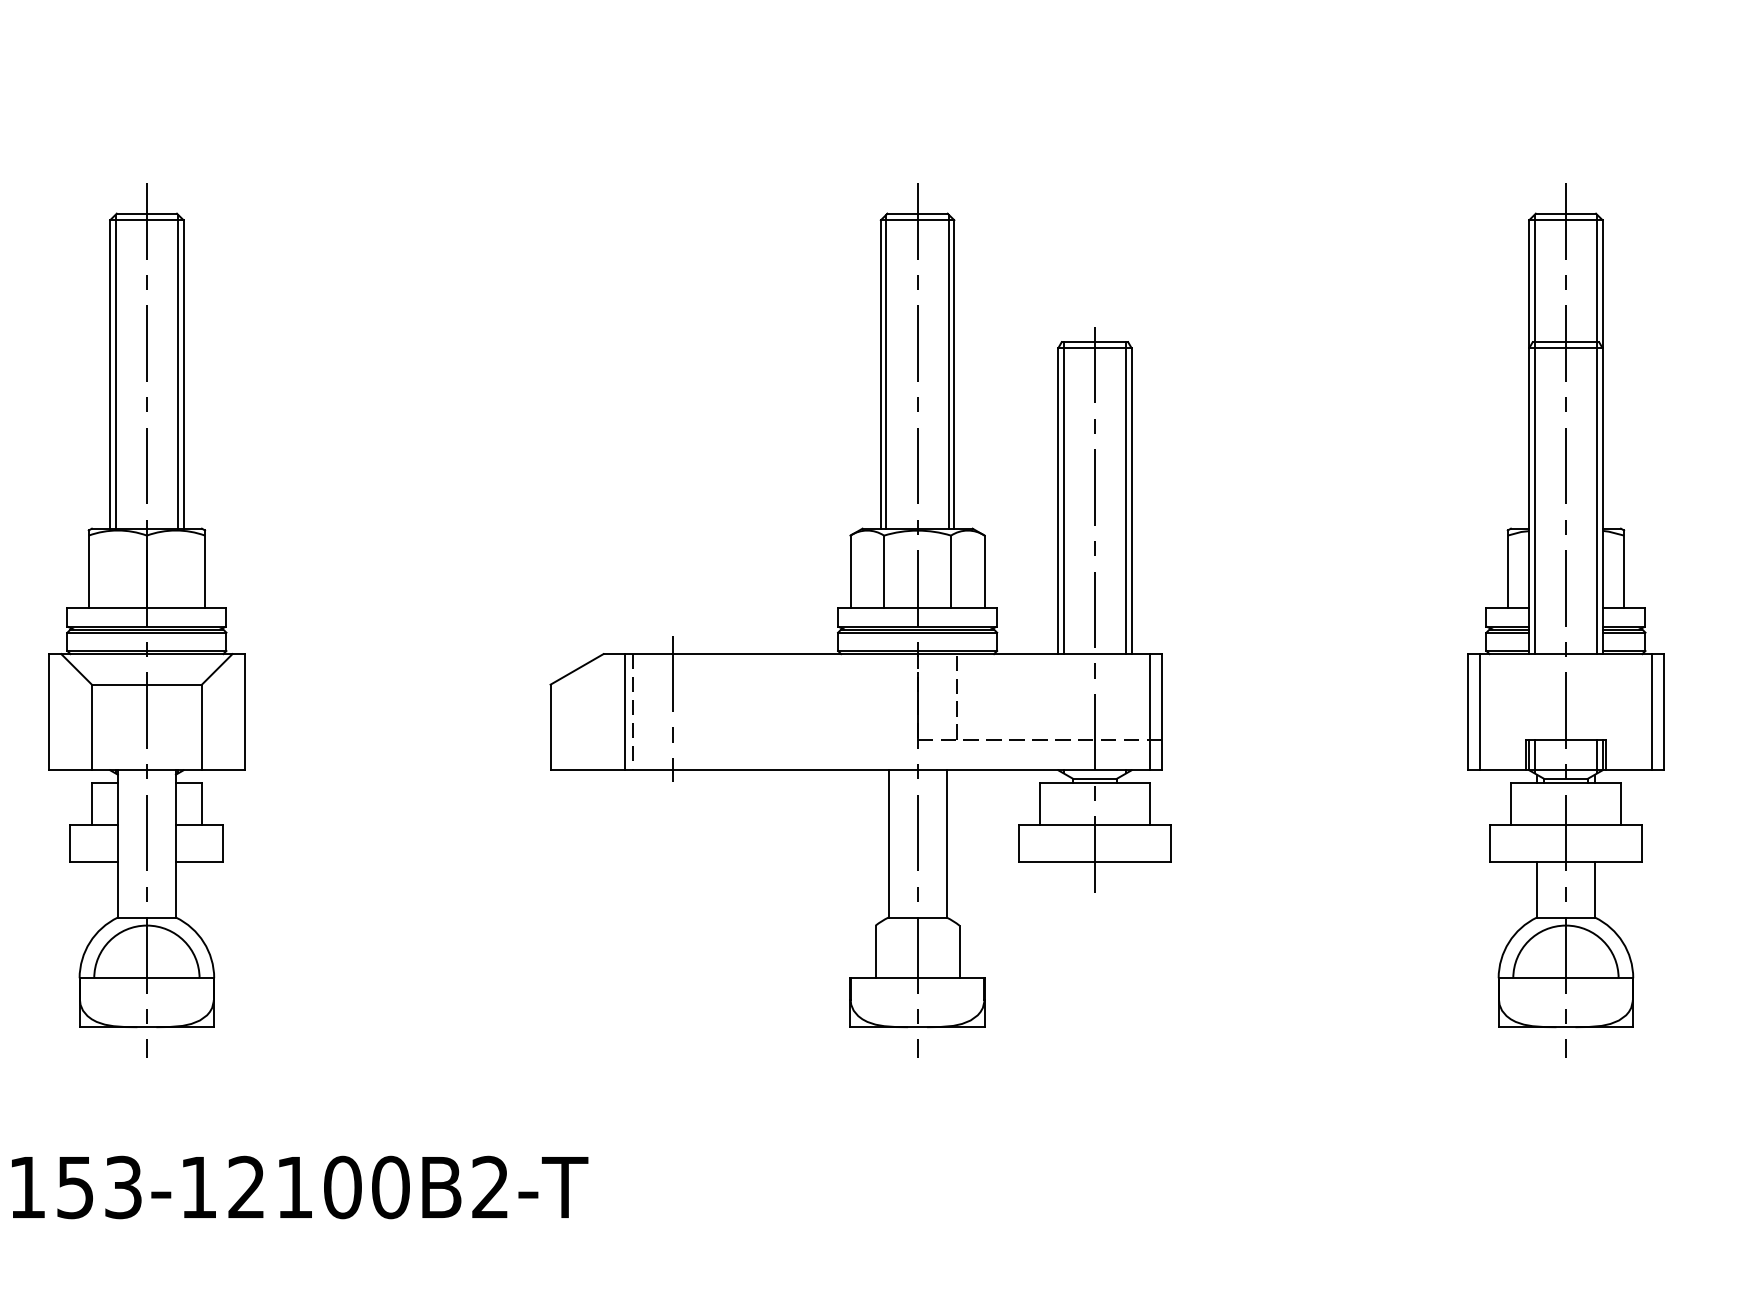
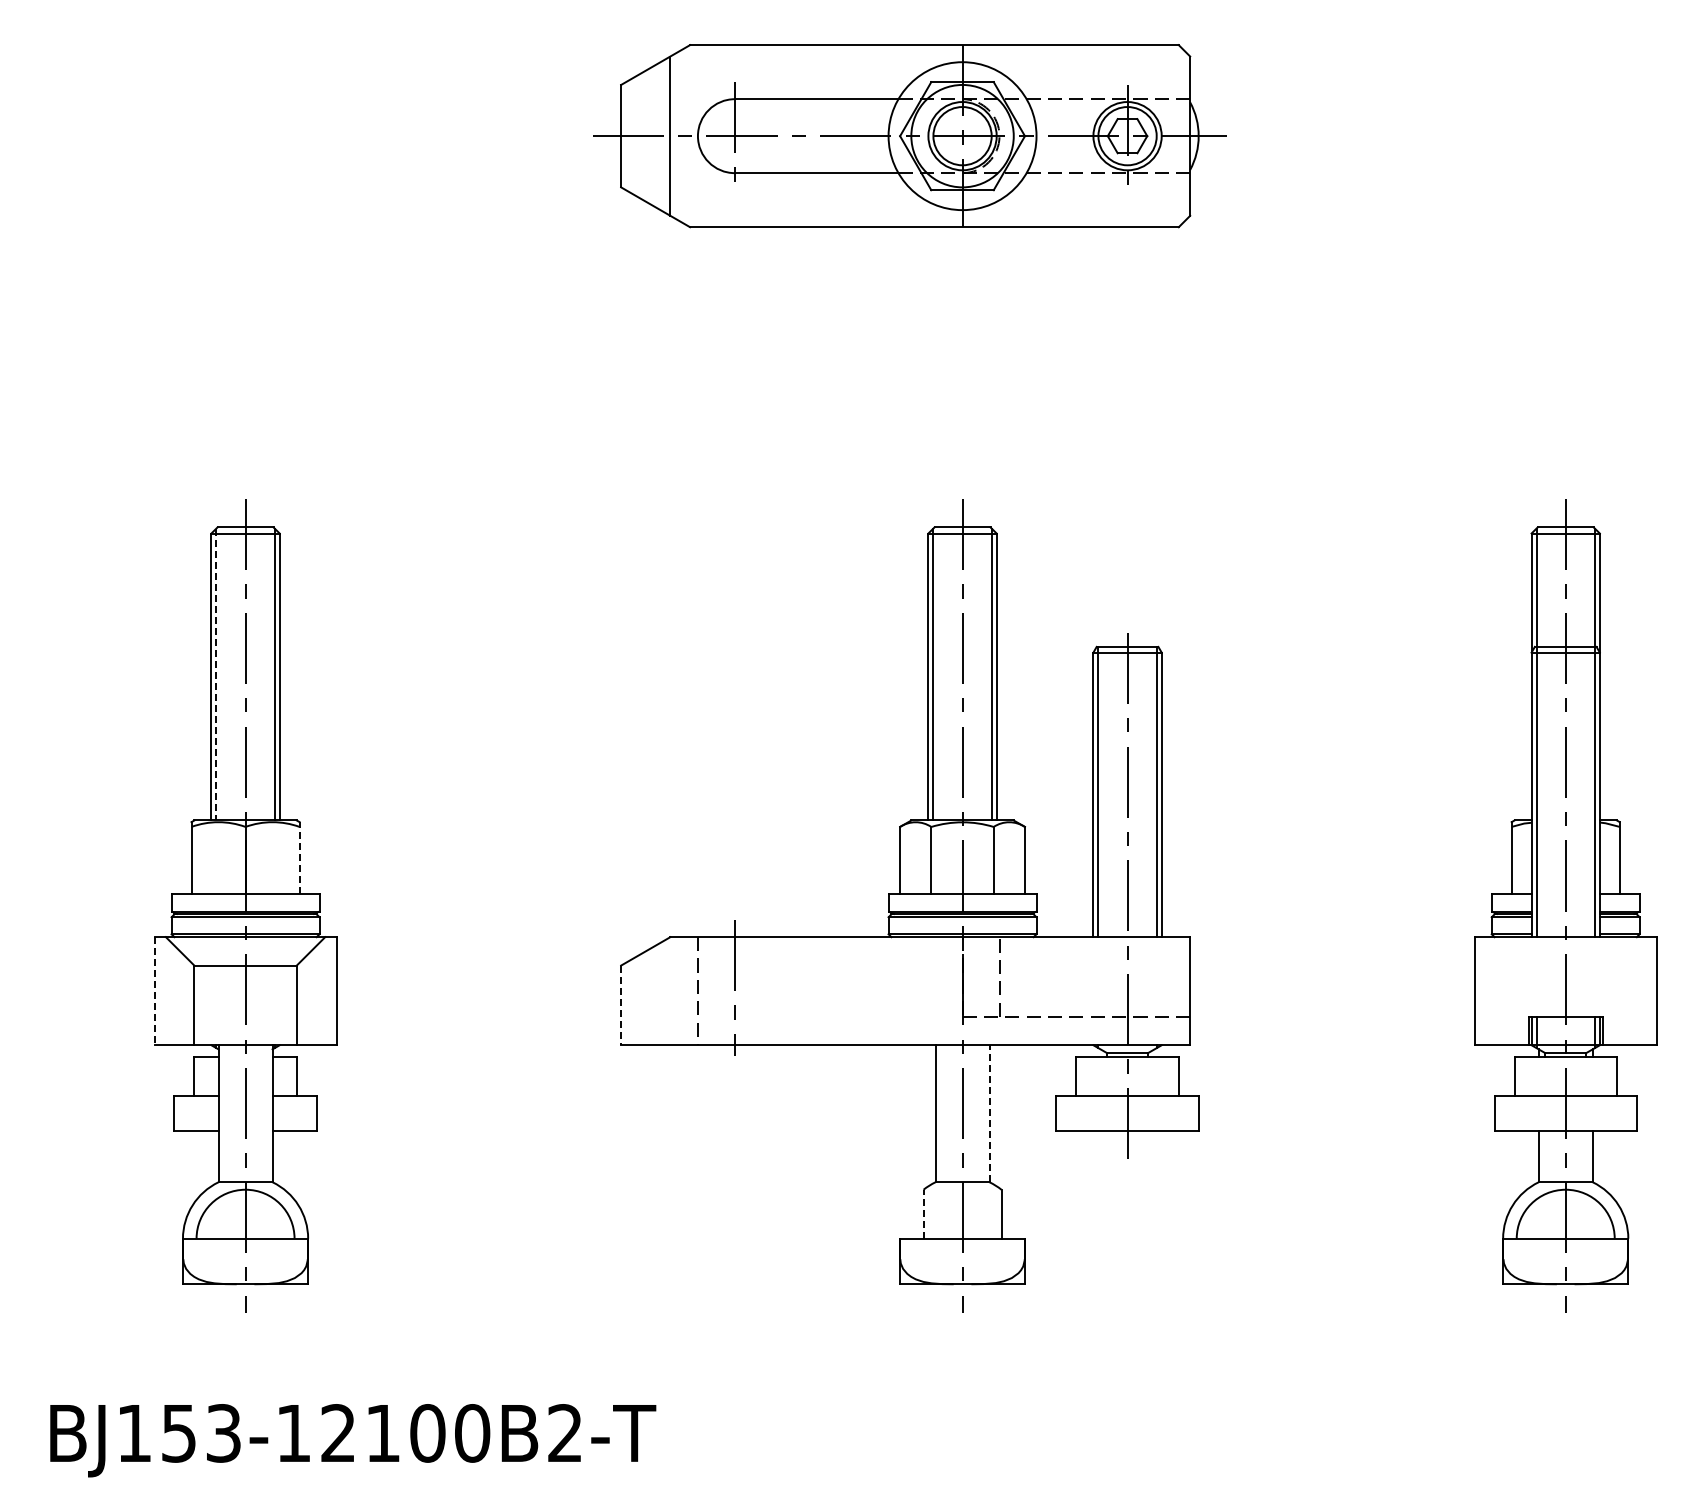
line: (115, 371) -> (216, 674), solid -> dashed
line: (204, 568) -> (299, 857), solid -> dashed
line: (49, 712) -> (154, 991), solid -> dashed
line: (625, 712) -> (690, 991), removed
line: (1149, 712) -> (1178, 991), removed
line: (1480, 712) -> (1486, 991), removed
line: (1651, 712) -> (1645, 991), removed
line: (551, 727) -> (621, 1005), solid -> dashed
line: (946, 843) -> (989, 1113), solid -> dashed
line: (875, 951) -> (923, 1213), solid -> dashed

